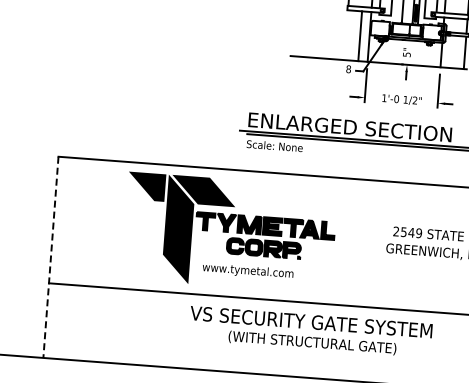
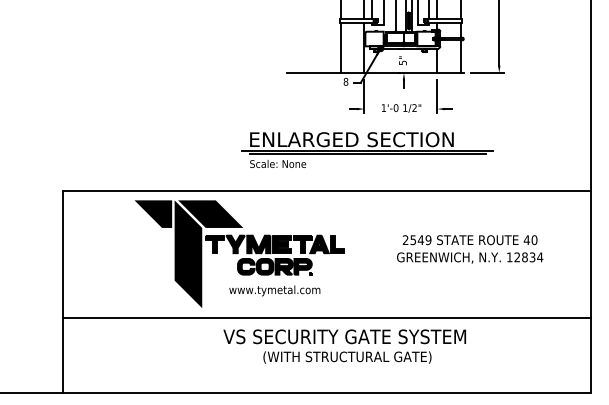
line: (360, 36) -> (341, 48), moved
line: (51, 257) -> (63, 291), dashed -> solid
text: (247, 270) -> (274, 290), moved
text: (310, 331) -> (344, 346), moved

